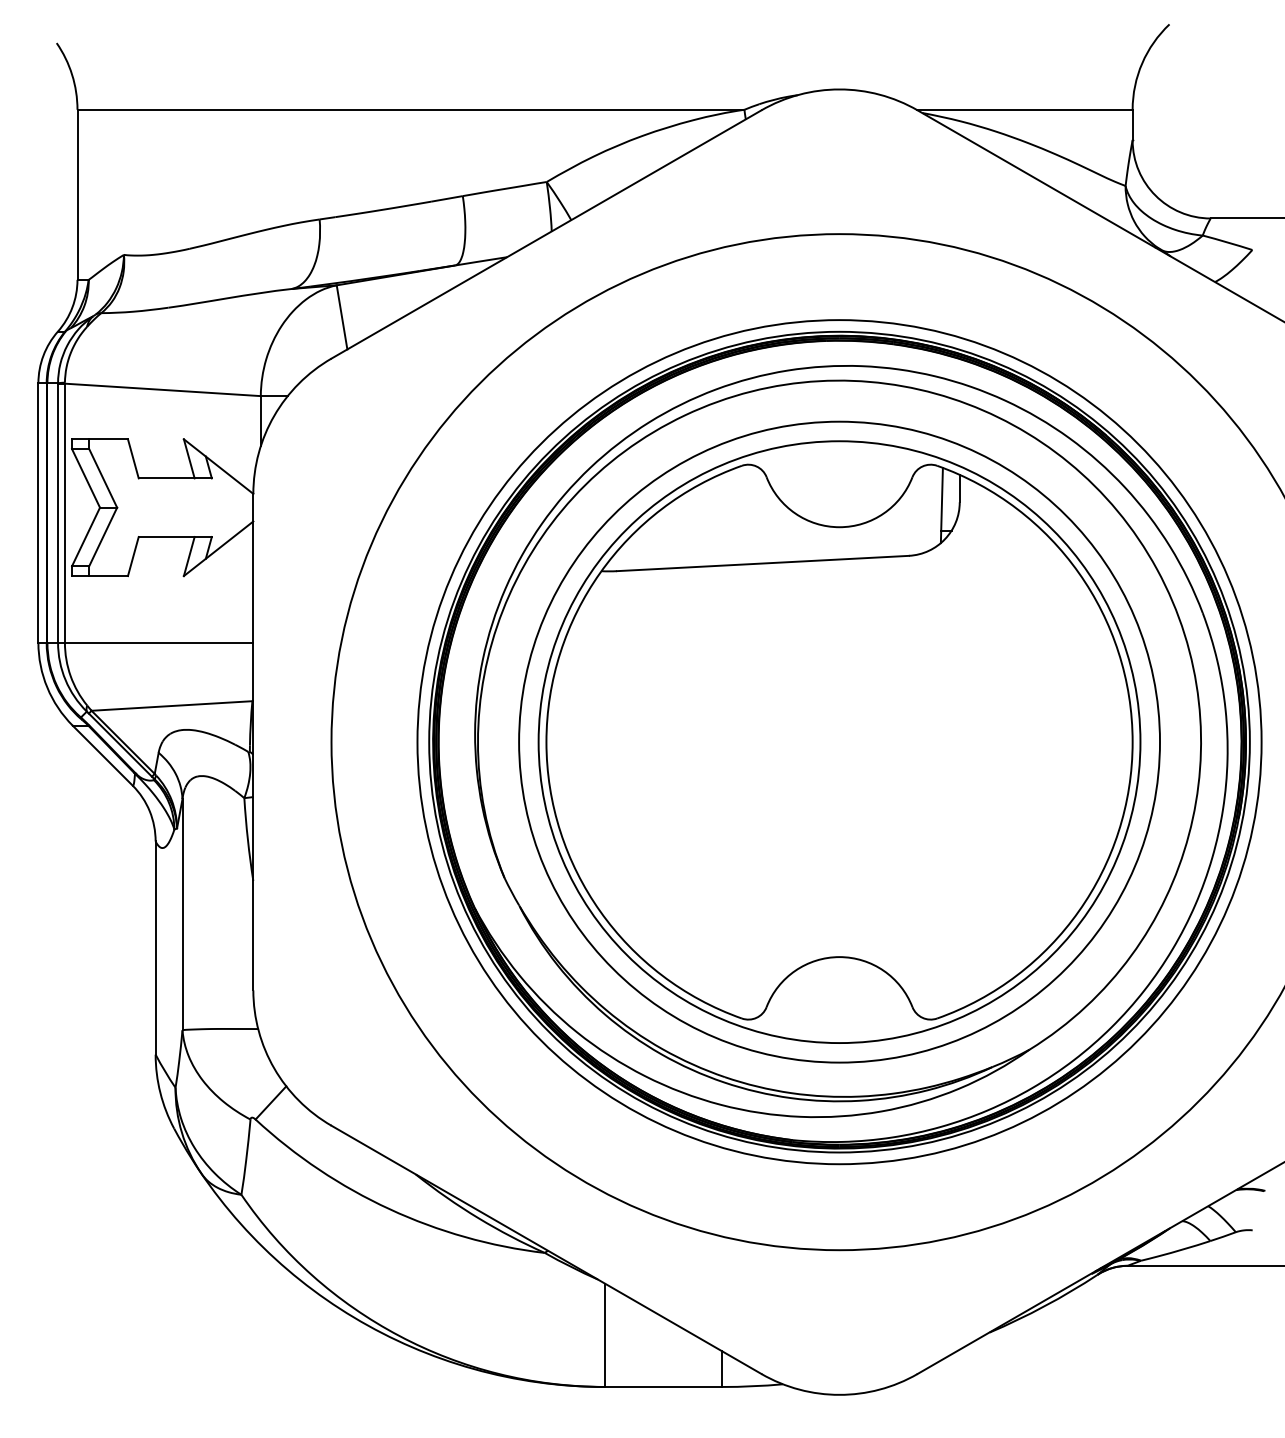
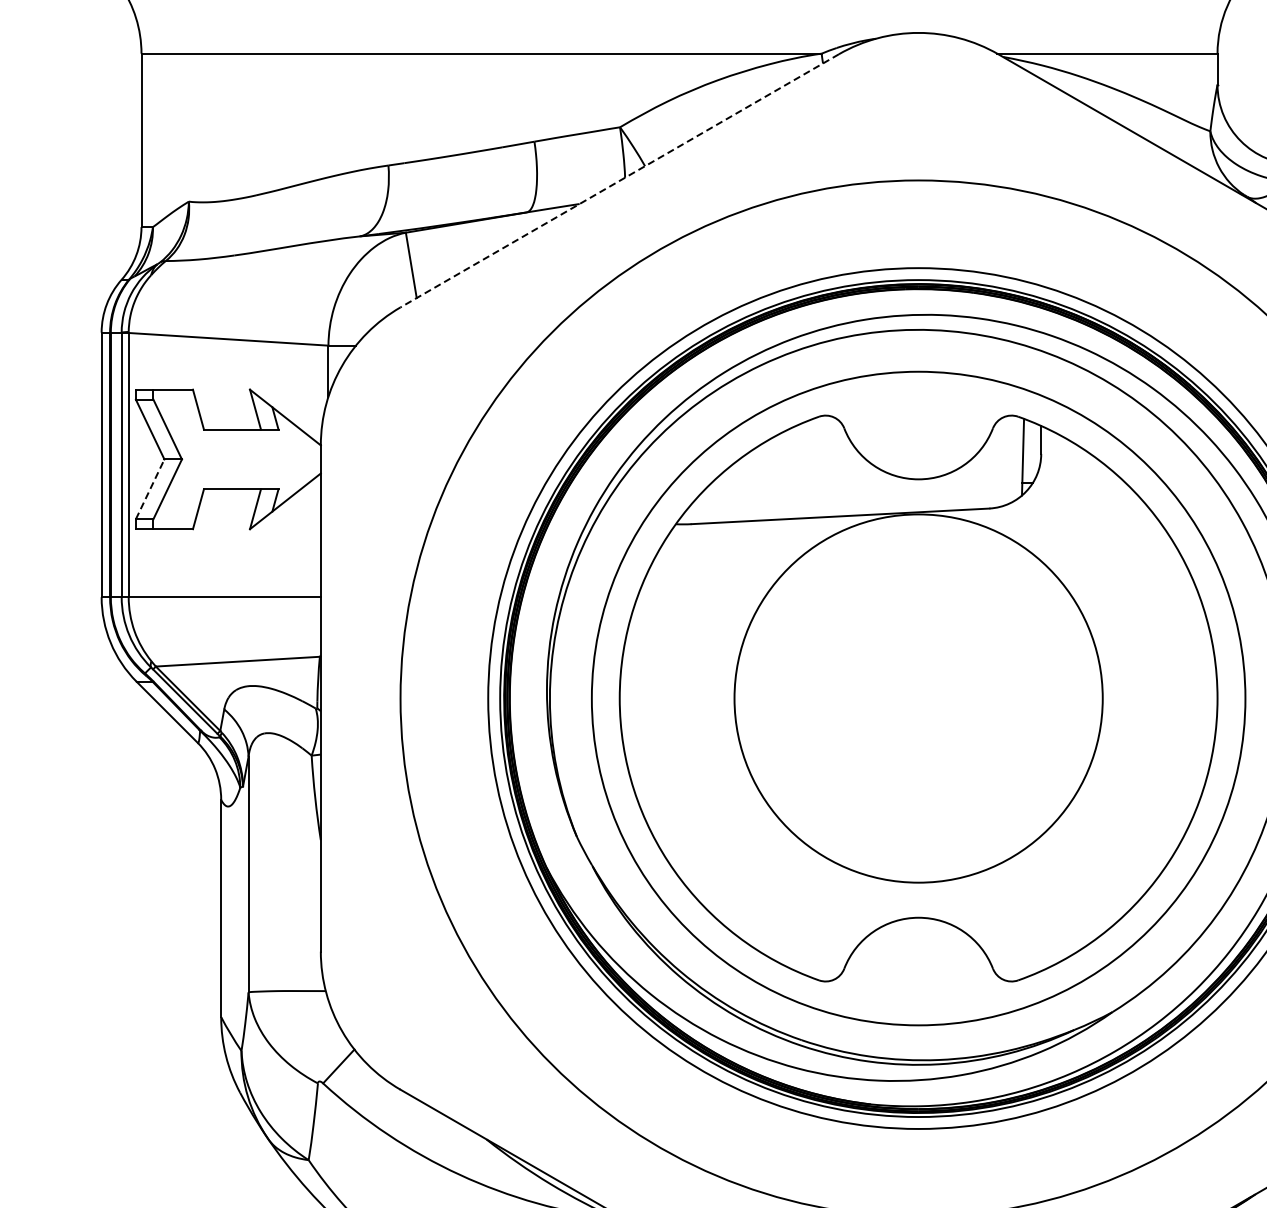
line: (546, 234) -> (619, 180), solid -> dashed
line: (86, 536) -> (150, 488), solid -> dashed
circle: (839, 742) -> (918, 698), size x0.6

